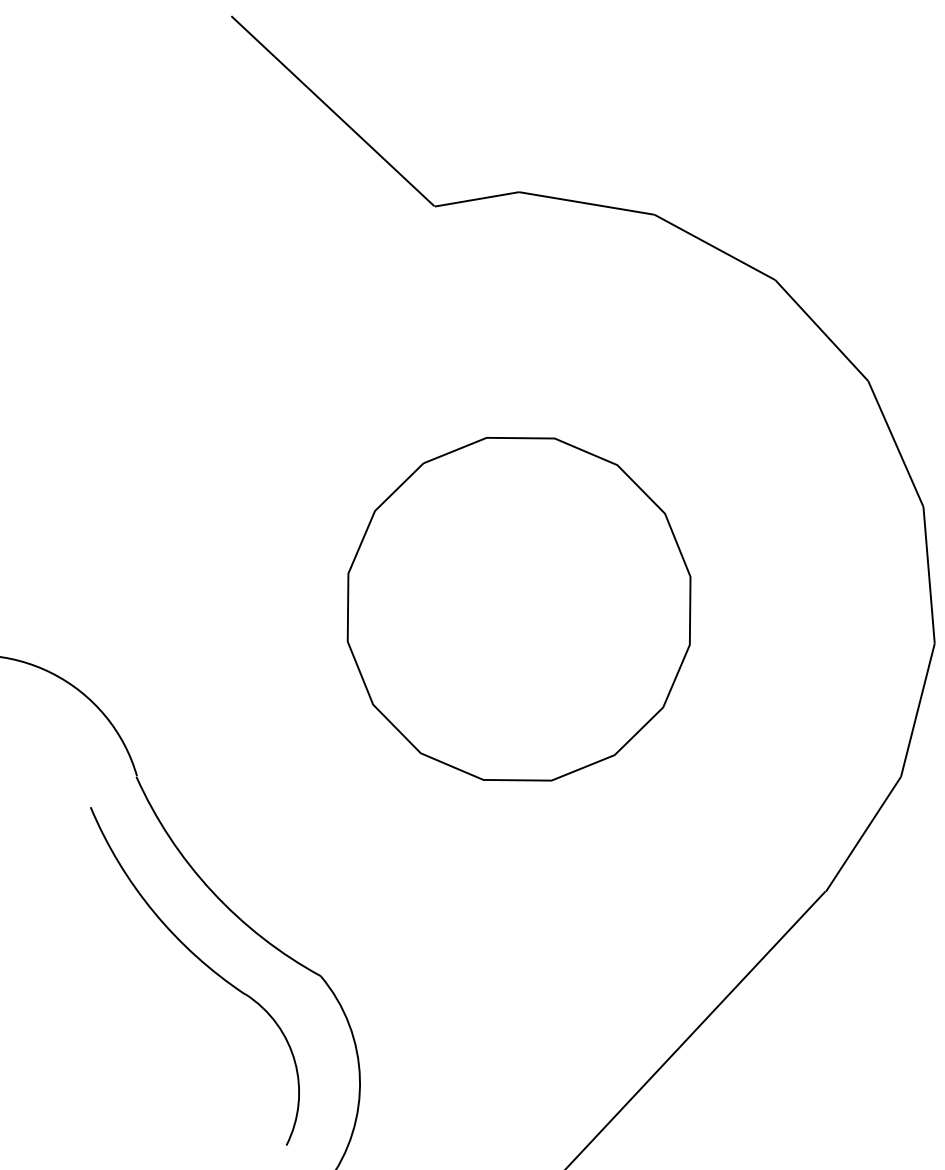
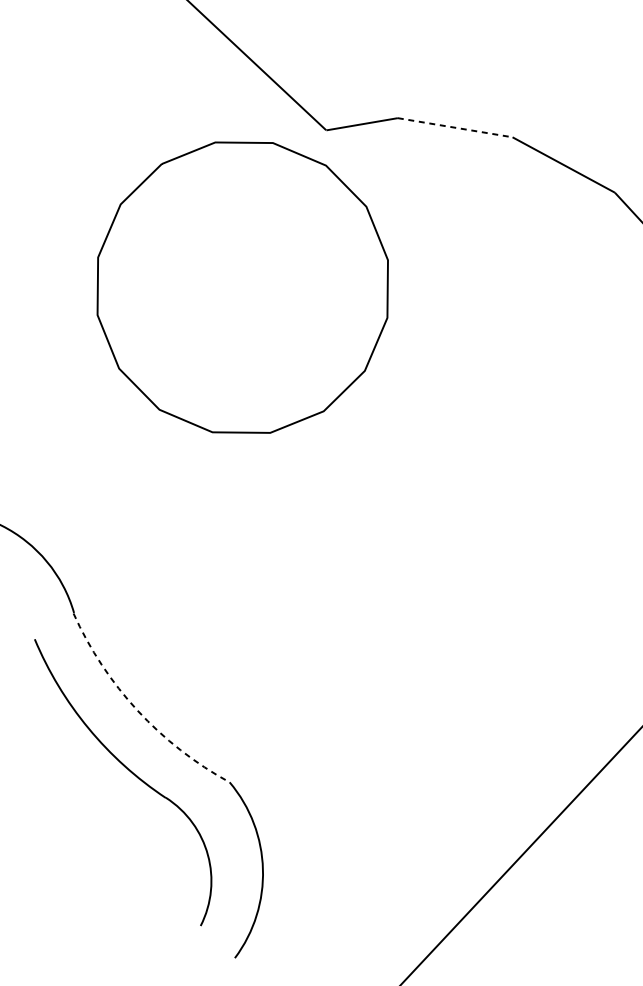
line: (586, 203) -> (454, 127), solid -> dashed
part: (518, 609) -> (242, 287), moved
arc: (212, 891) -> (138, 710), solid -> dashed

